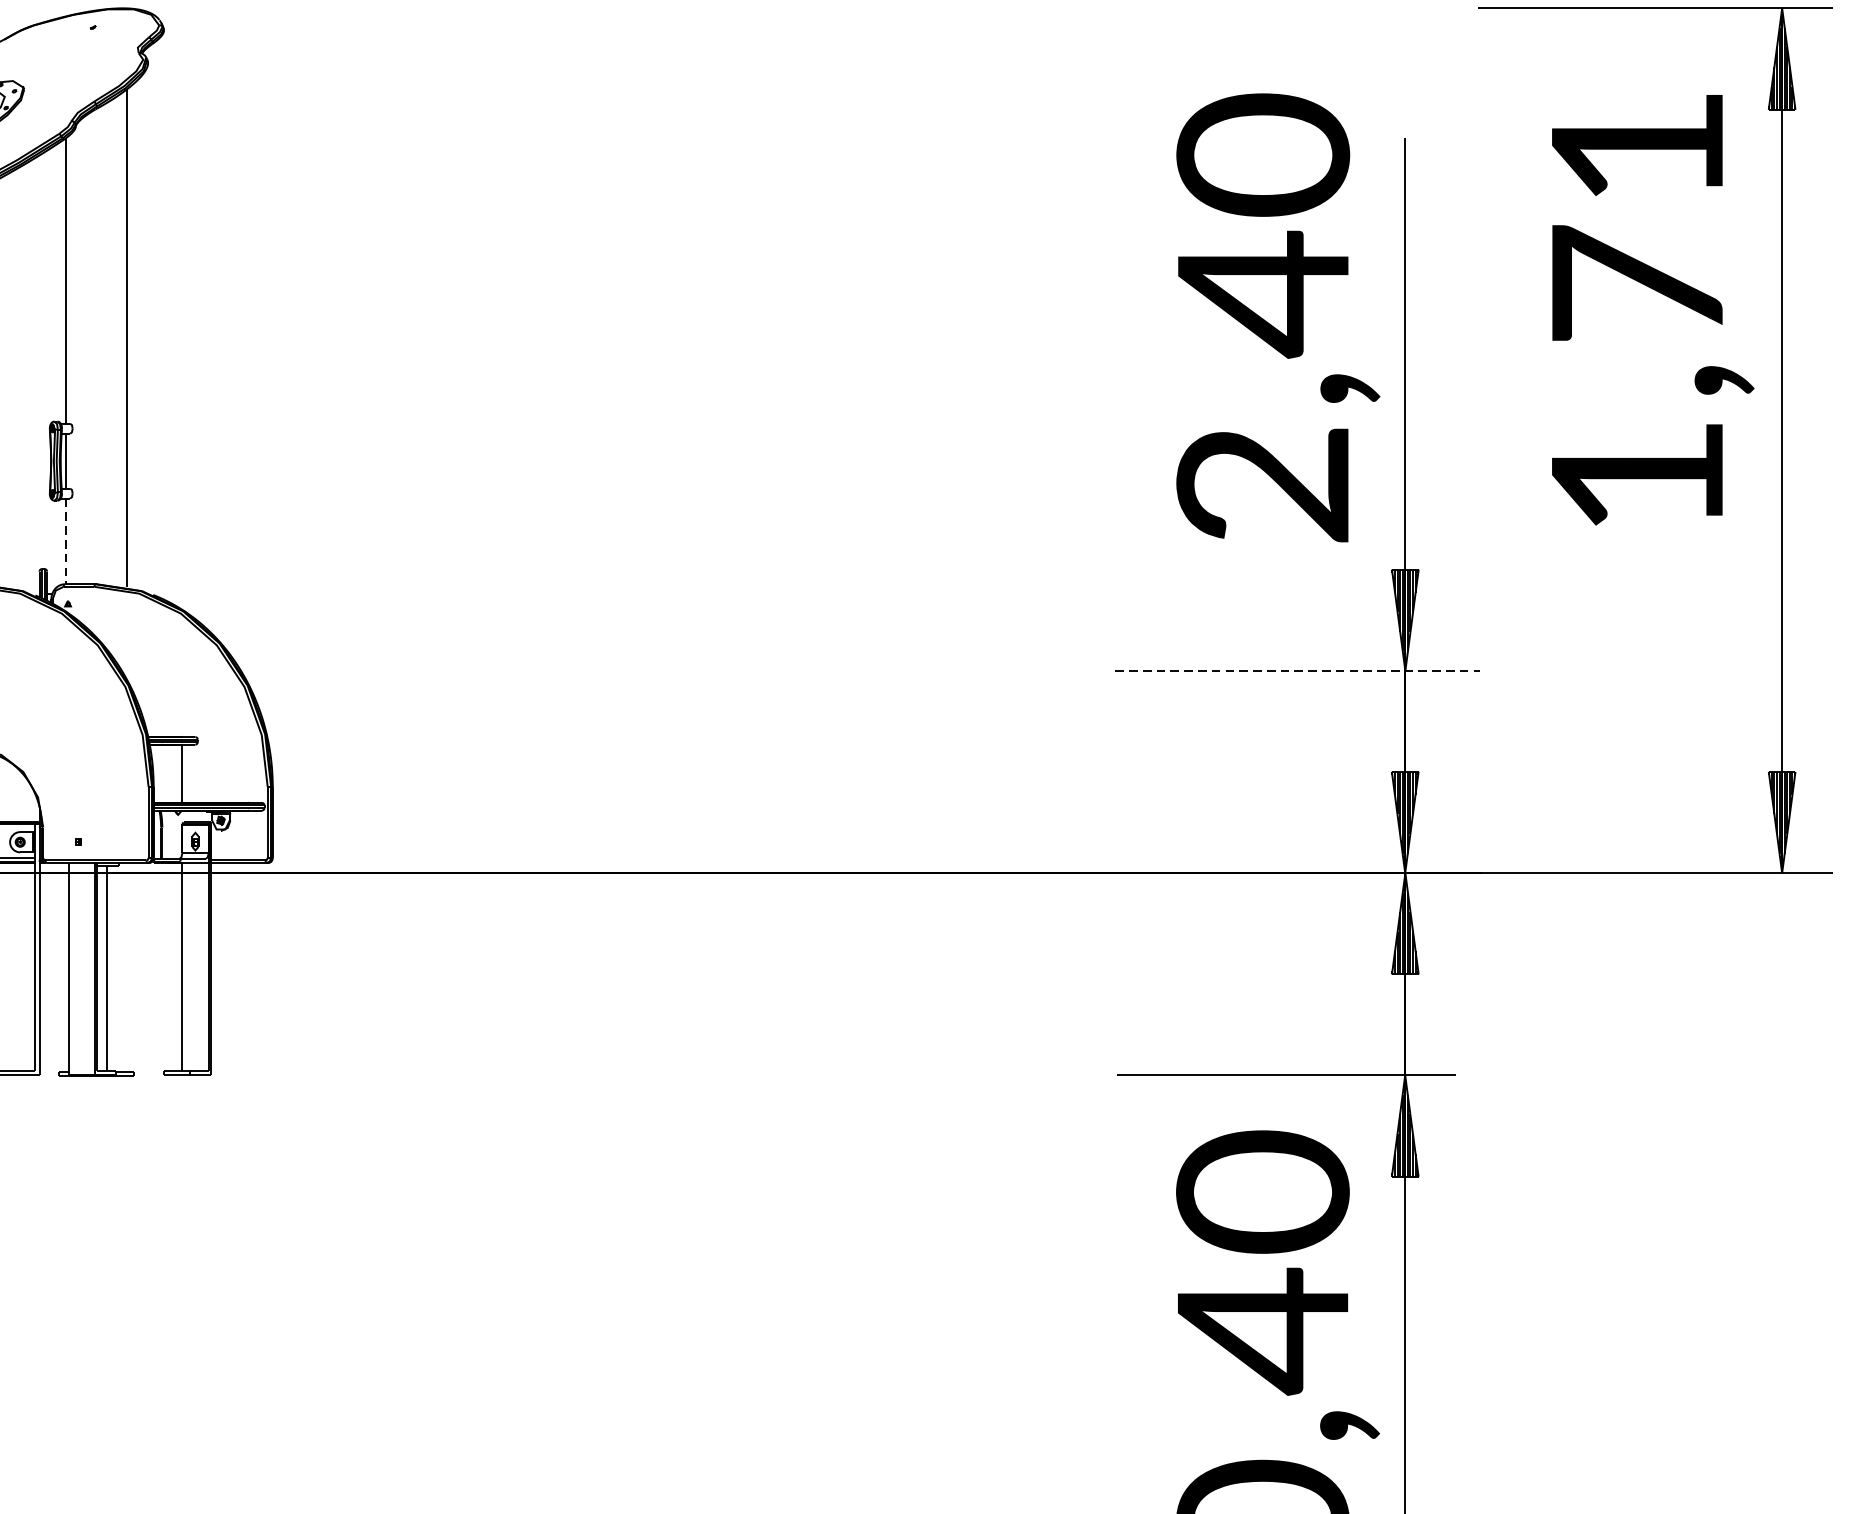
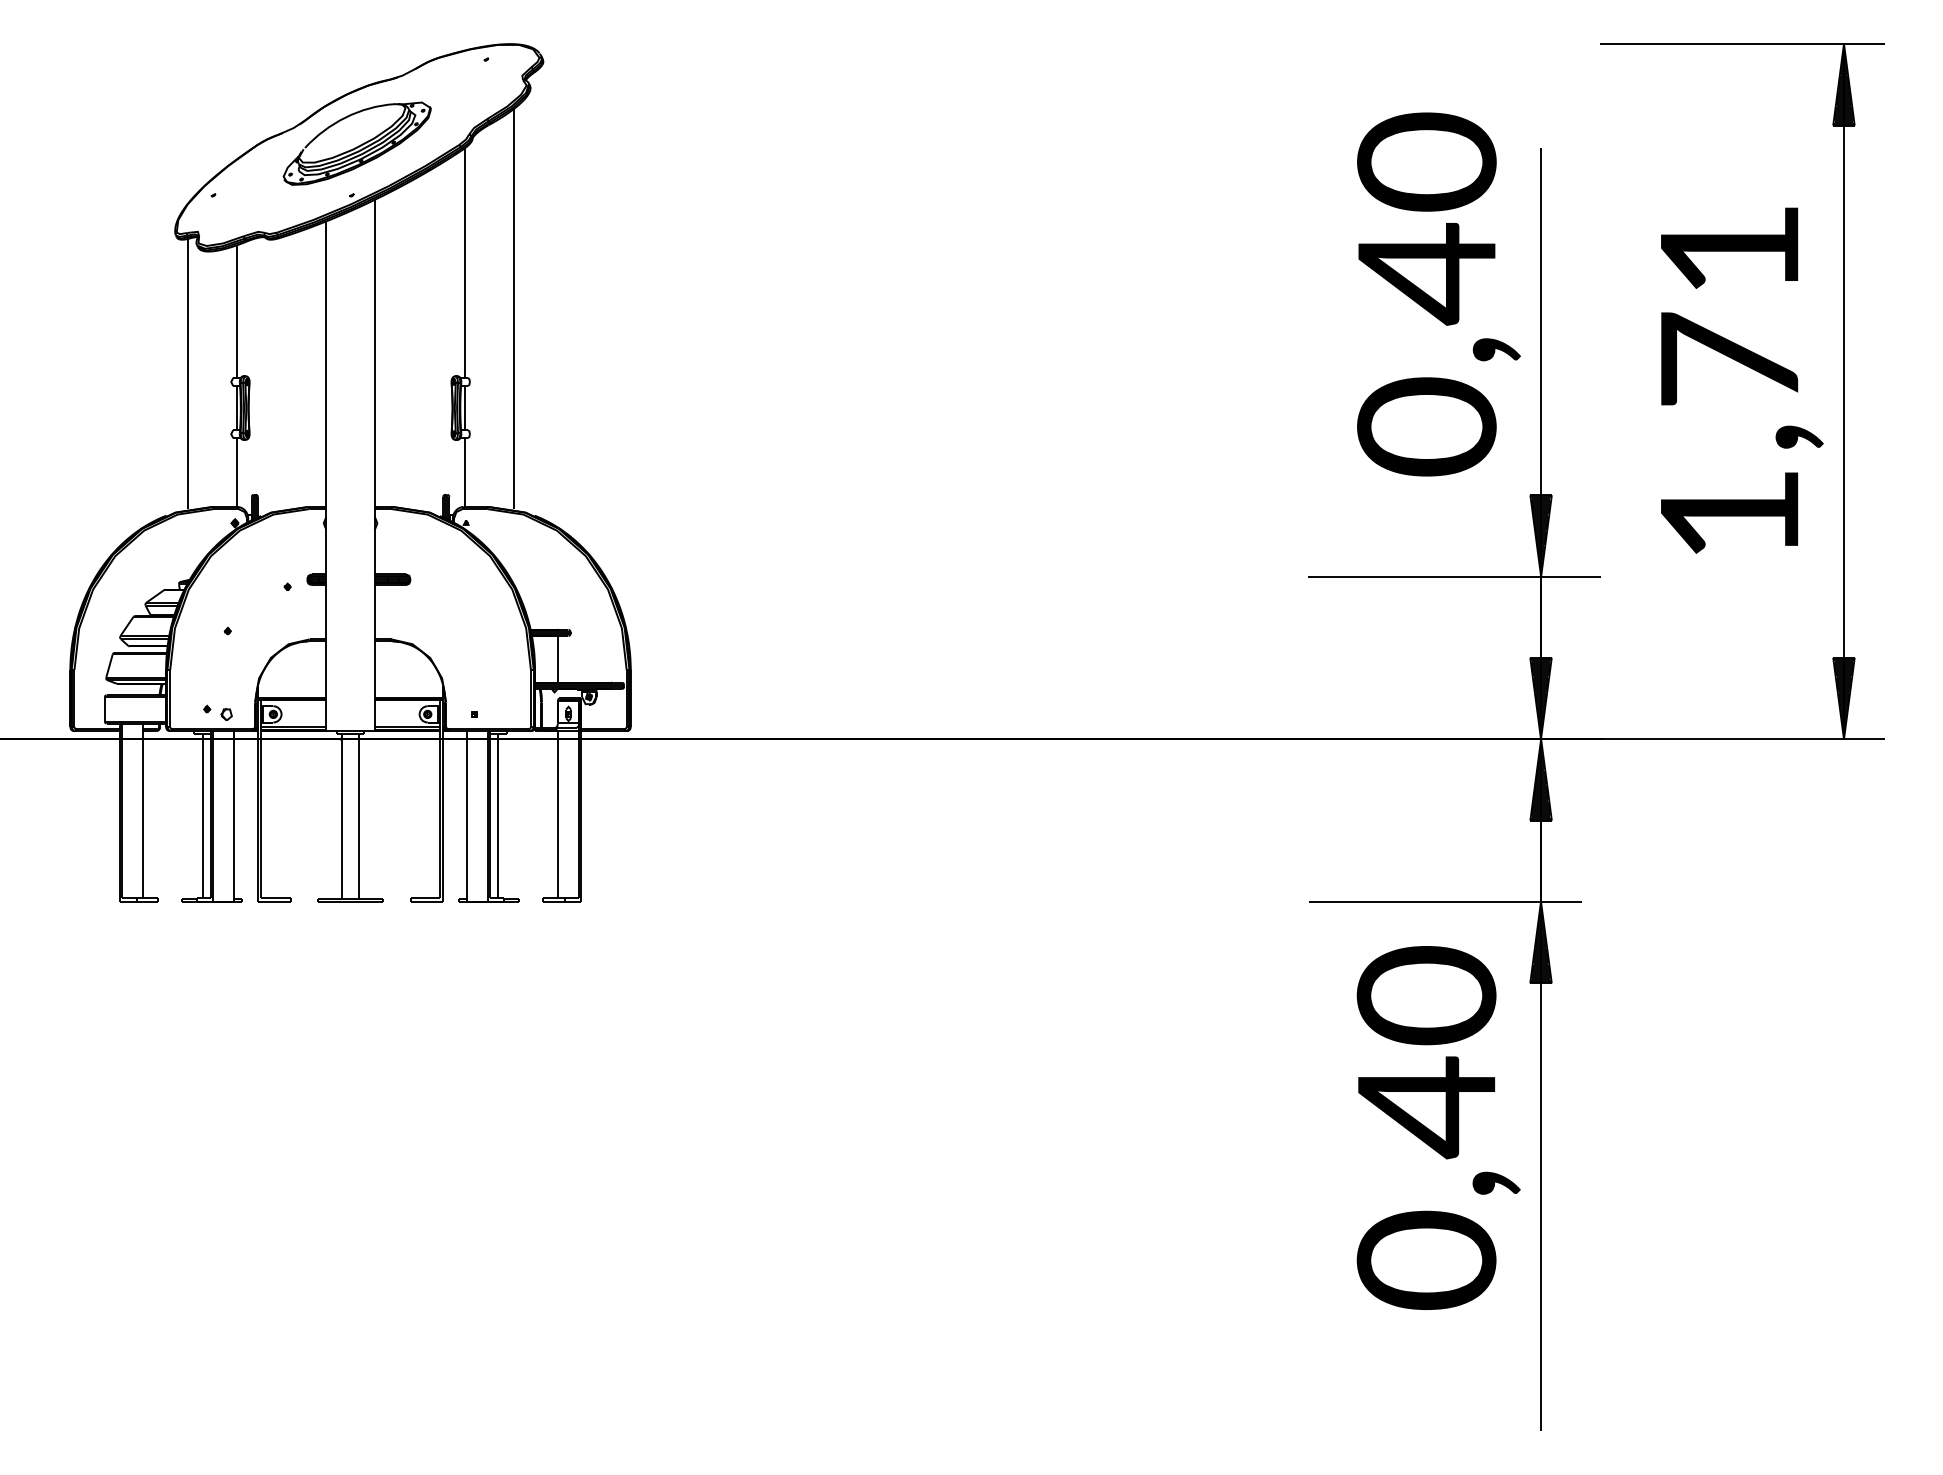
text: (1653, 309) -> (1742, 380), moved
text: (1262, 484) -> (1426, 426), 2,40 -> 0,40
line: (65, 542) -> (464, 473), dashed -> solid
line: (1297, 670) -> (1454, 576), dashed -> solid

